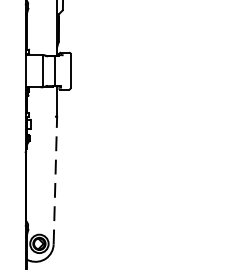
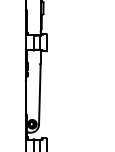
line: (54, 178) -> (39, 93), dashed -> solid

